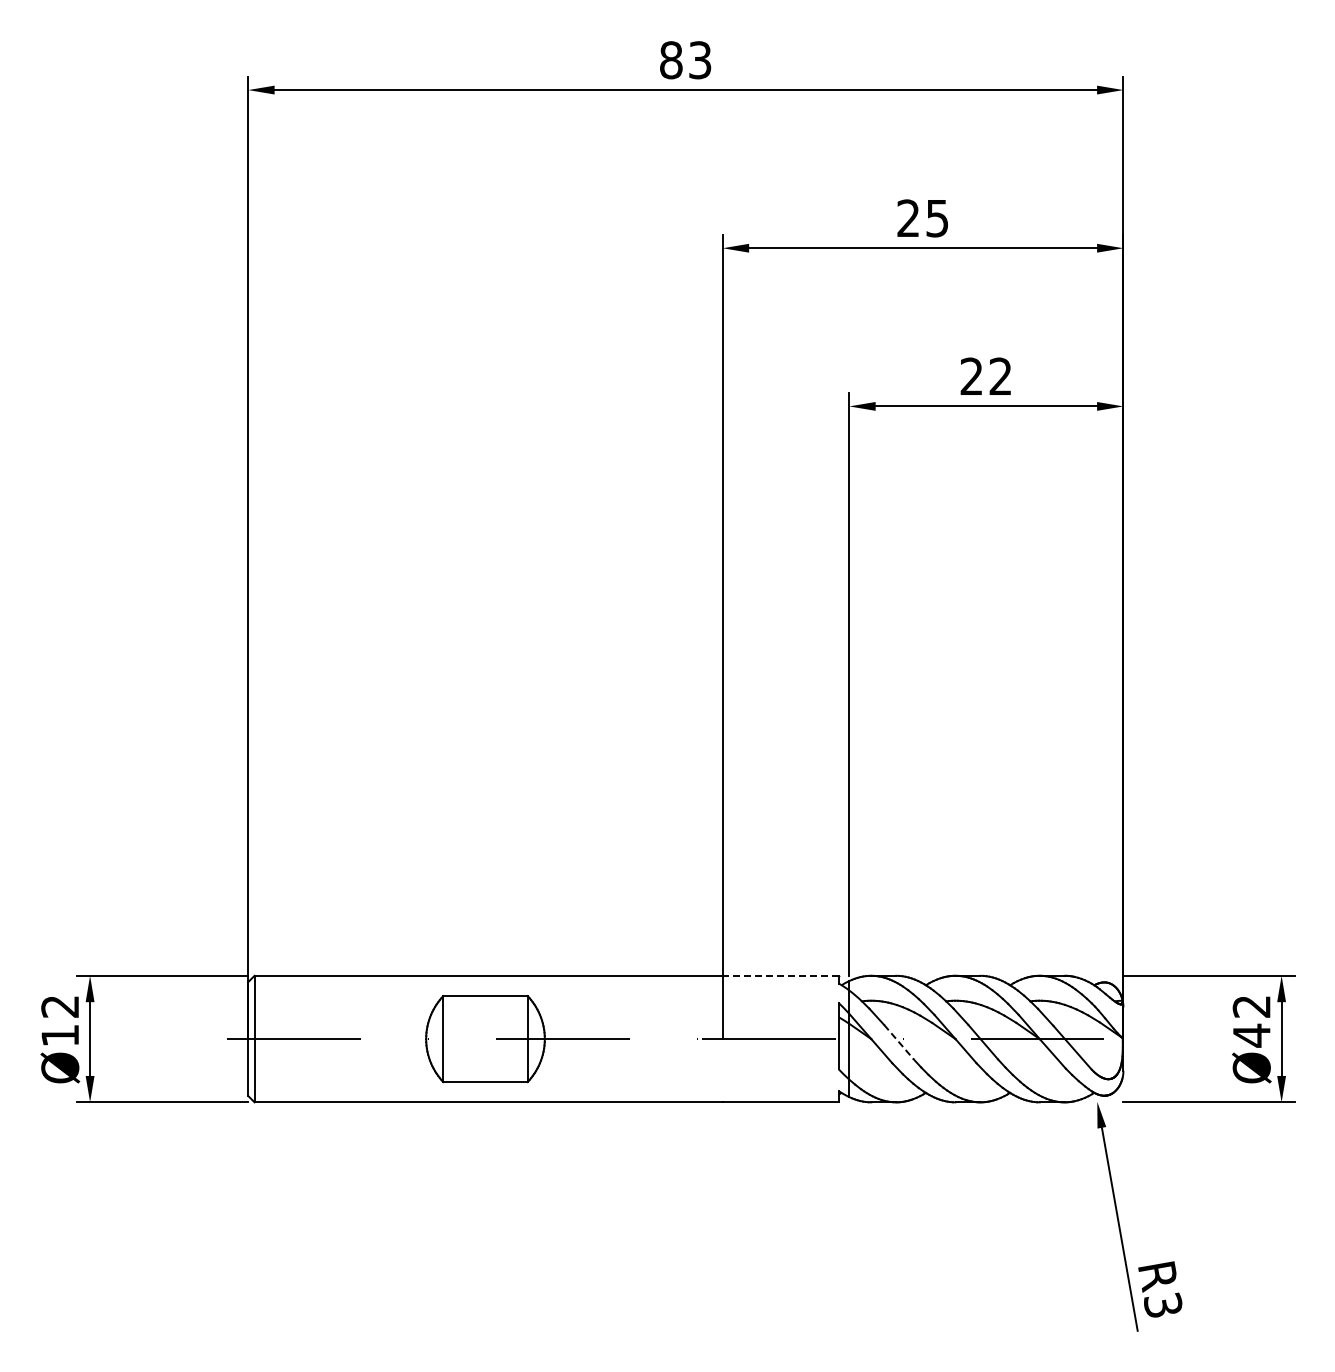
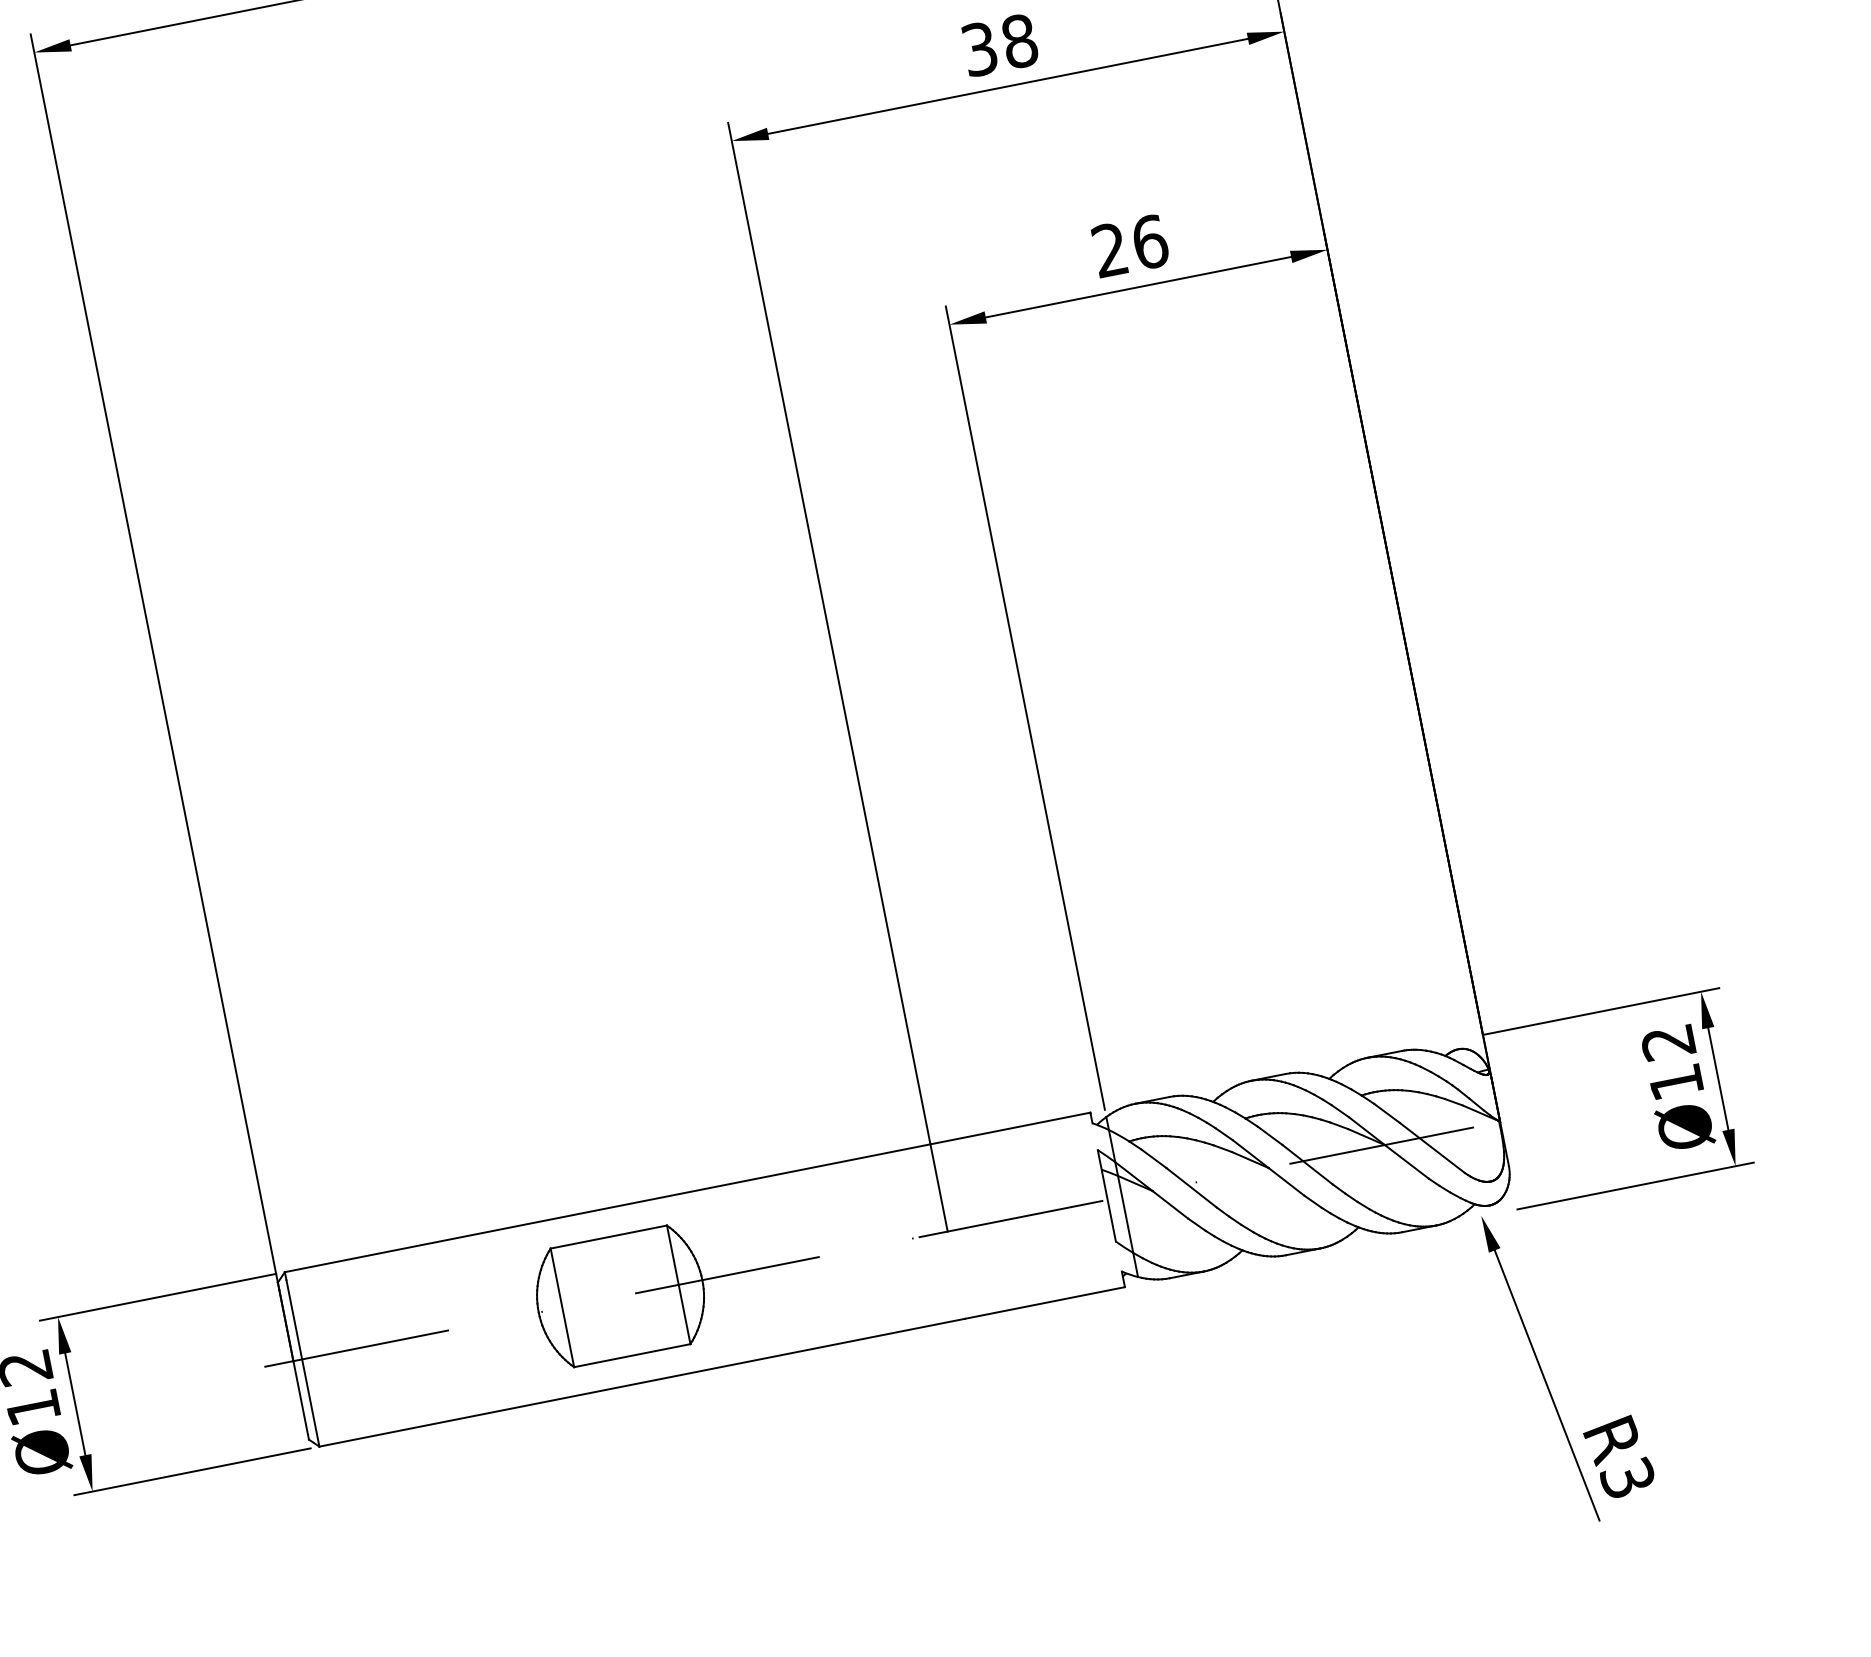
text: (922, 218) -> (999, 45), 25 -> 38
text: (1000, 376) -> (1149, 242), 22 -> 26
line: (780, 975) -> (1009, 1128), dashed -> solid
text: (1251, 1035) -> (1675, 1082), Ø42 -> Ø12
line: (898, 1042) -> (1190, 1188), dashed -> solid

